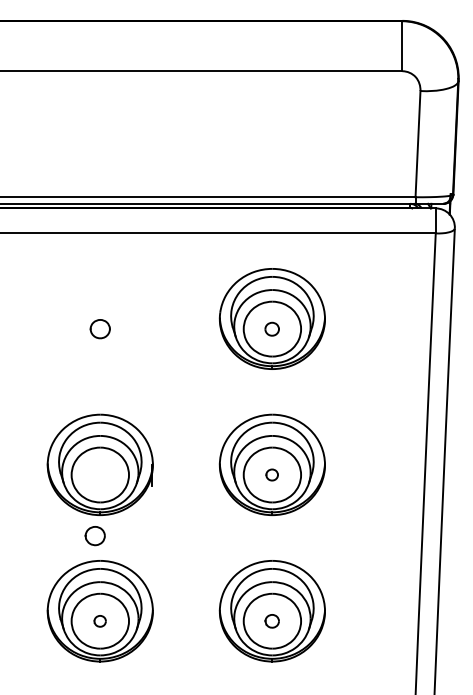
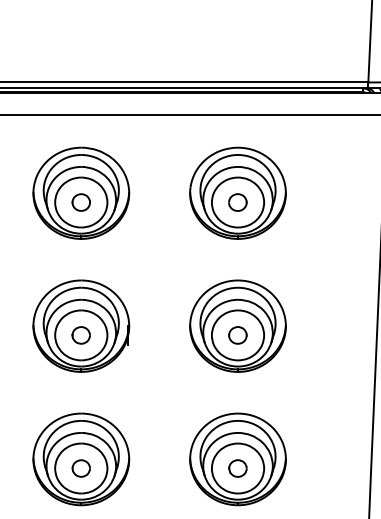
part: (99, 318) -> (80, 192), added
part: (271, 329) -> (237, 202), size x1.43
part: (271, 474) -> (237, 334), size x1.67
part: (94, 536) -> (80, 335), moved
part: (99, 621) -> (80, 468), size x1.67
part: (271, 621) -> (237, 468), size x1.43

